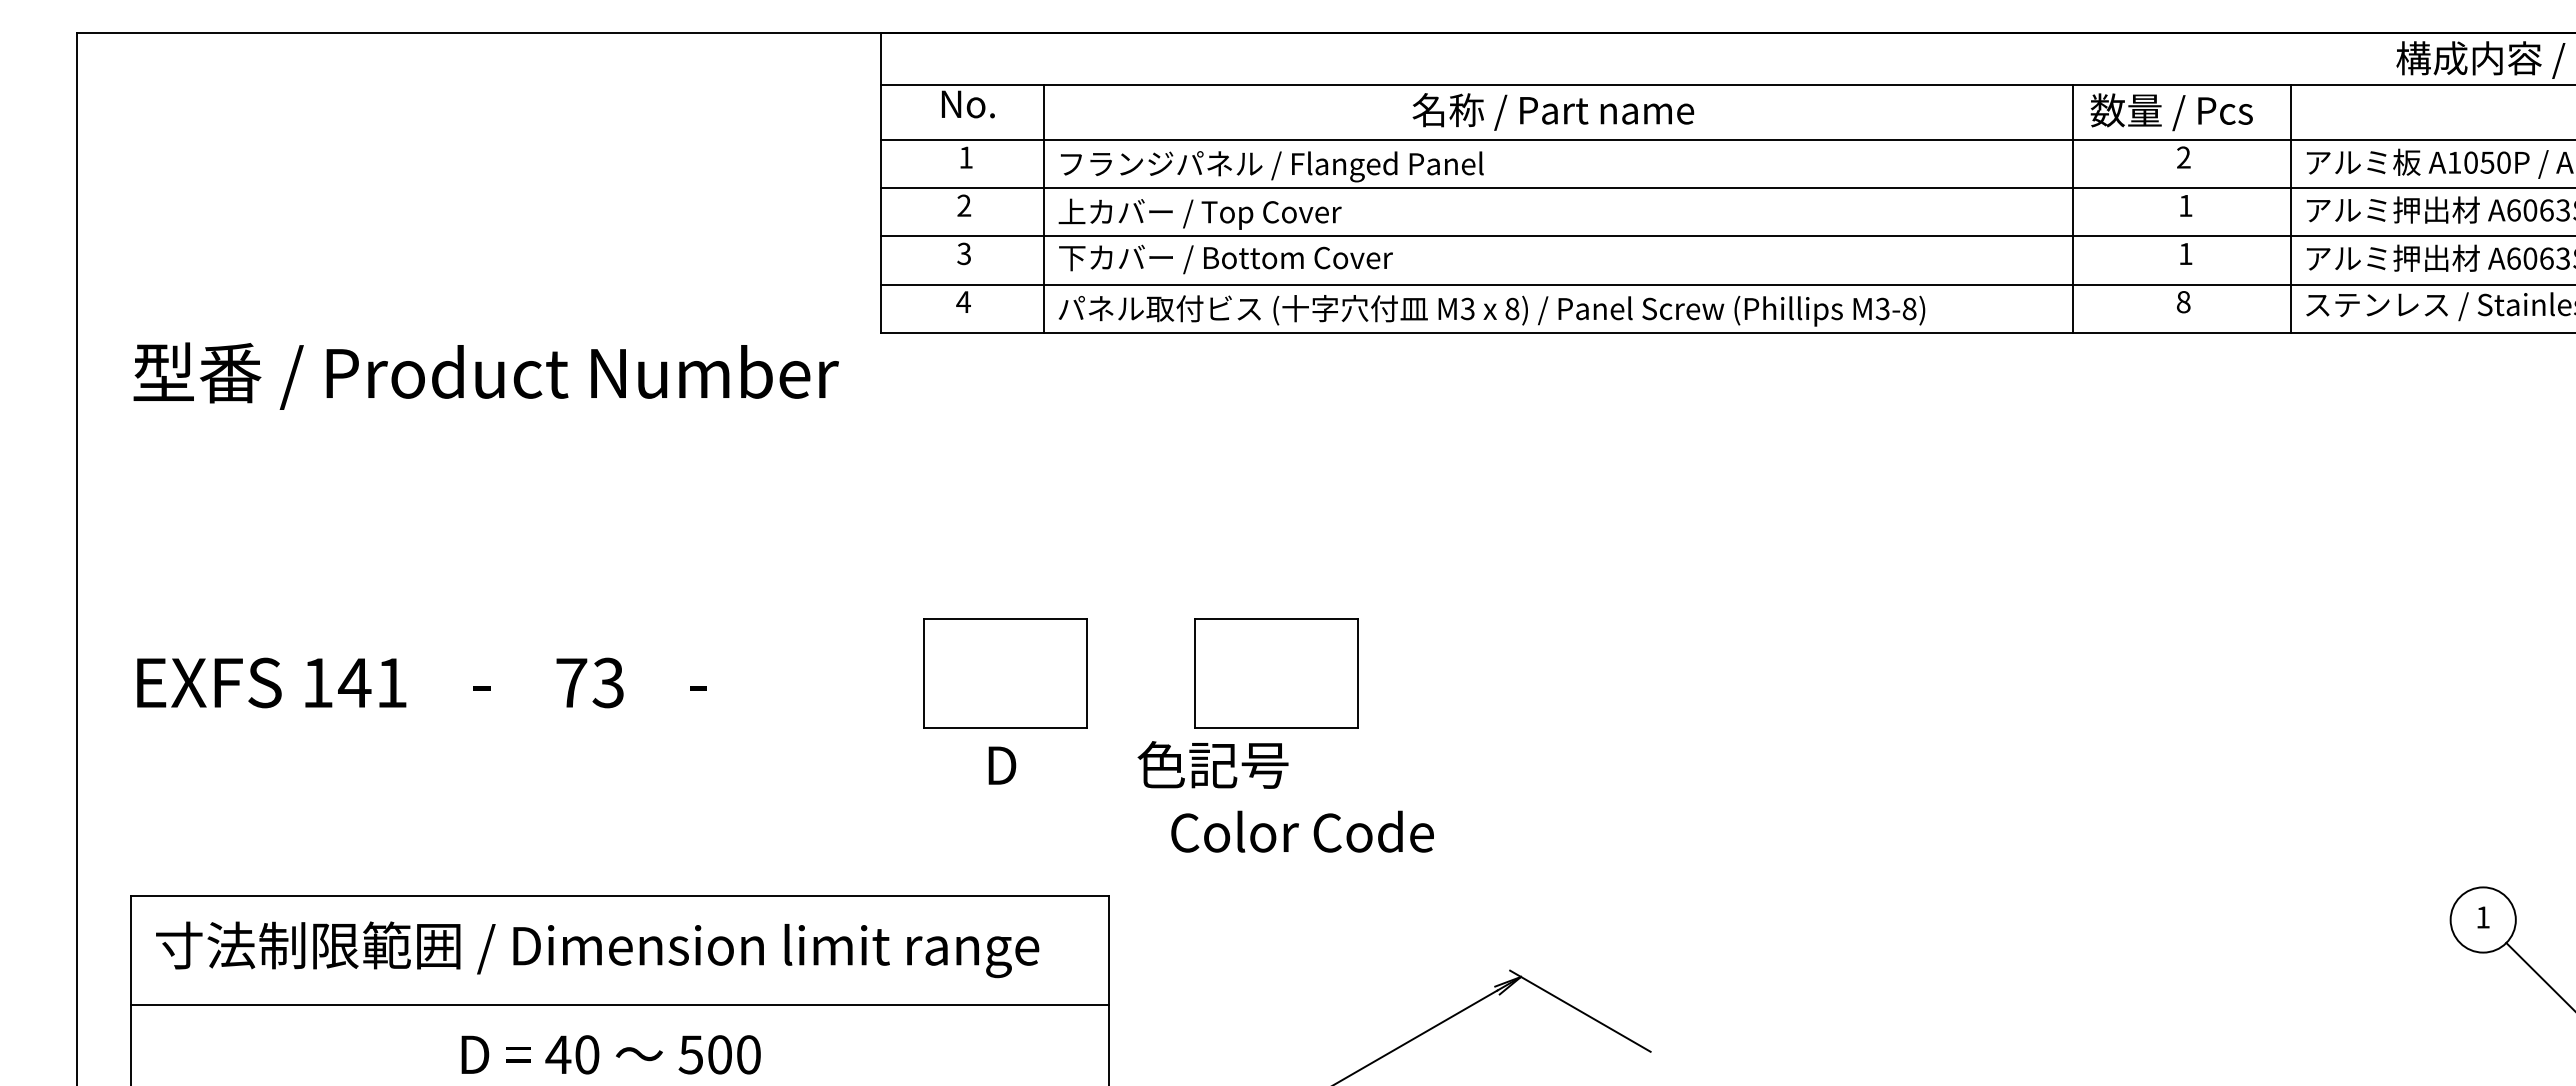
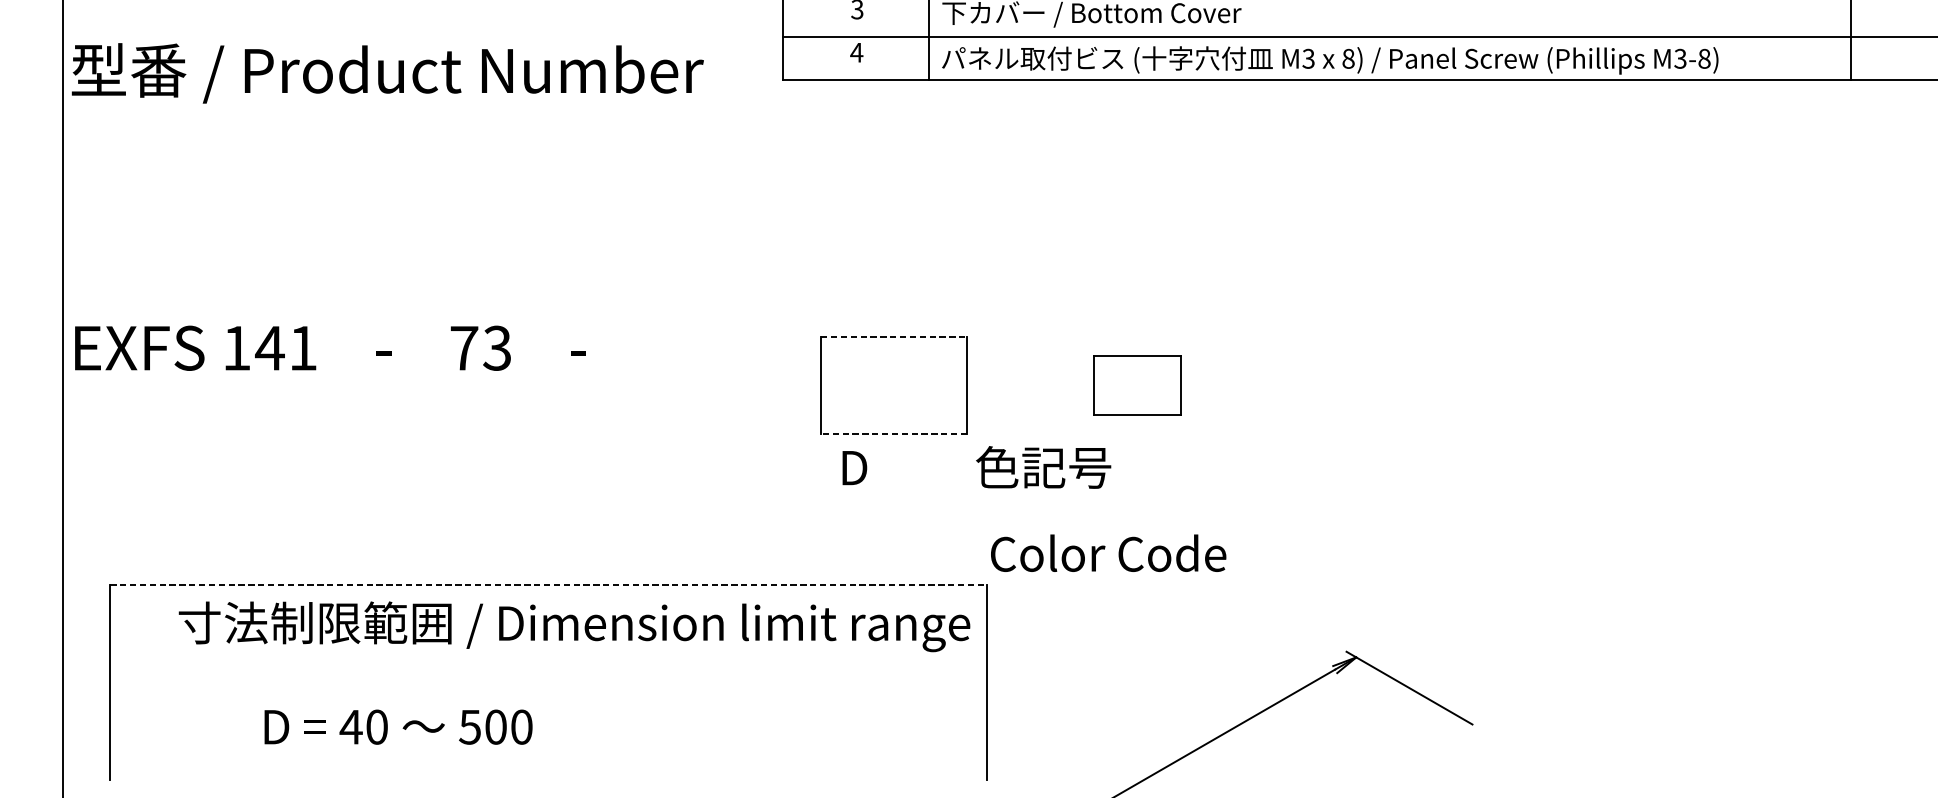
text: (485, 525) -> (387, 207), moved
line: (1005, 618) -> (894, 336), solid -> dashed
part: (1276, 673) -> (1137, 385), size x0.6
line: (1004, 727) -> (893, 433), solid -> dashed
text: (1138, 764) -> (976, 467), moved
text: (1302, 831) -> (1108, 553), moved
line: (619, 896) -> (548, 585), solid -> dashed
text: (597, 949) -> (574, 626), moved
line: (619, 1004) -> (548, 682), removed
text: (610, 1054) -> (397, 726), moved

